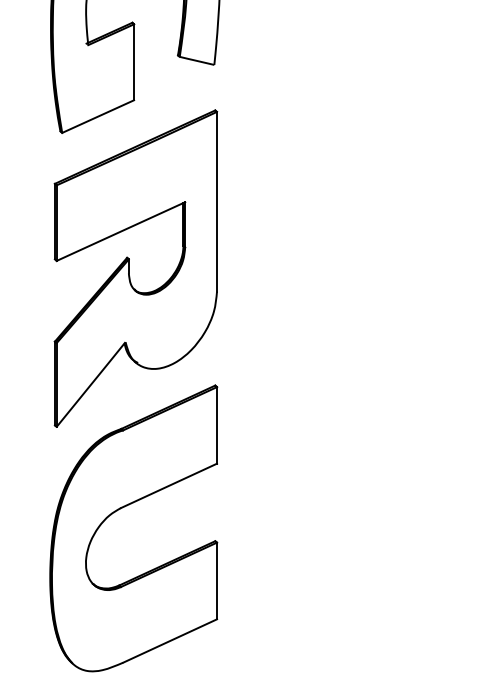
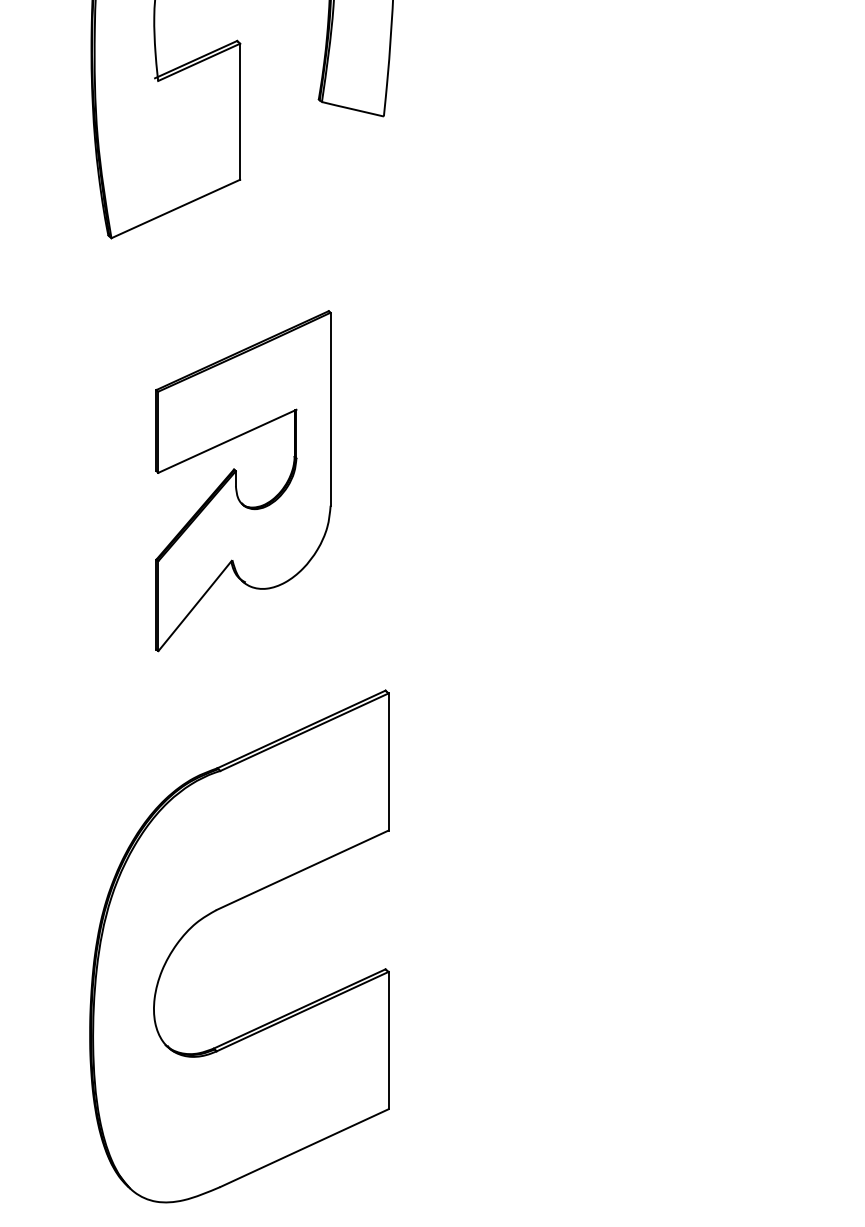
part: (135, 268) -> (242, 480), size x0.6

